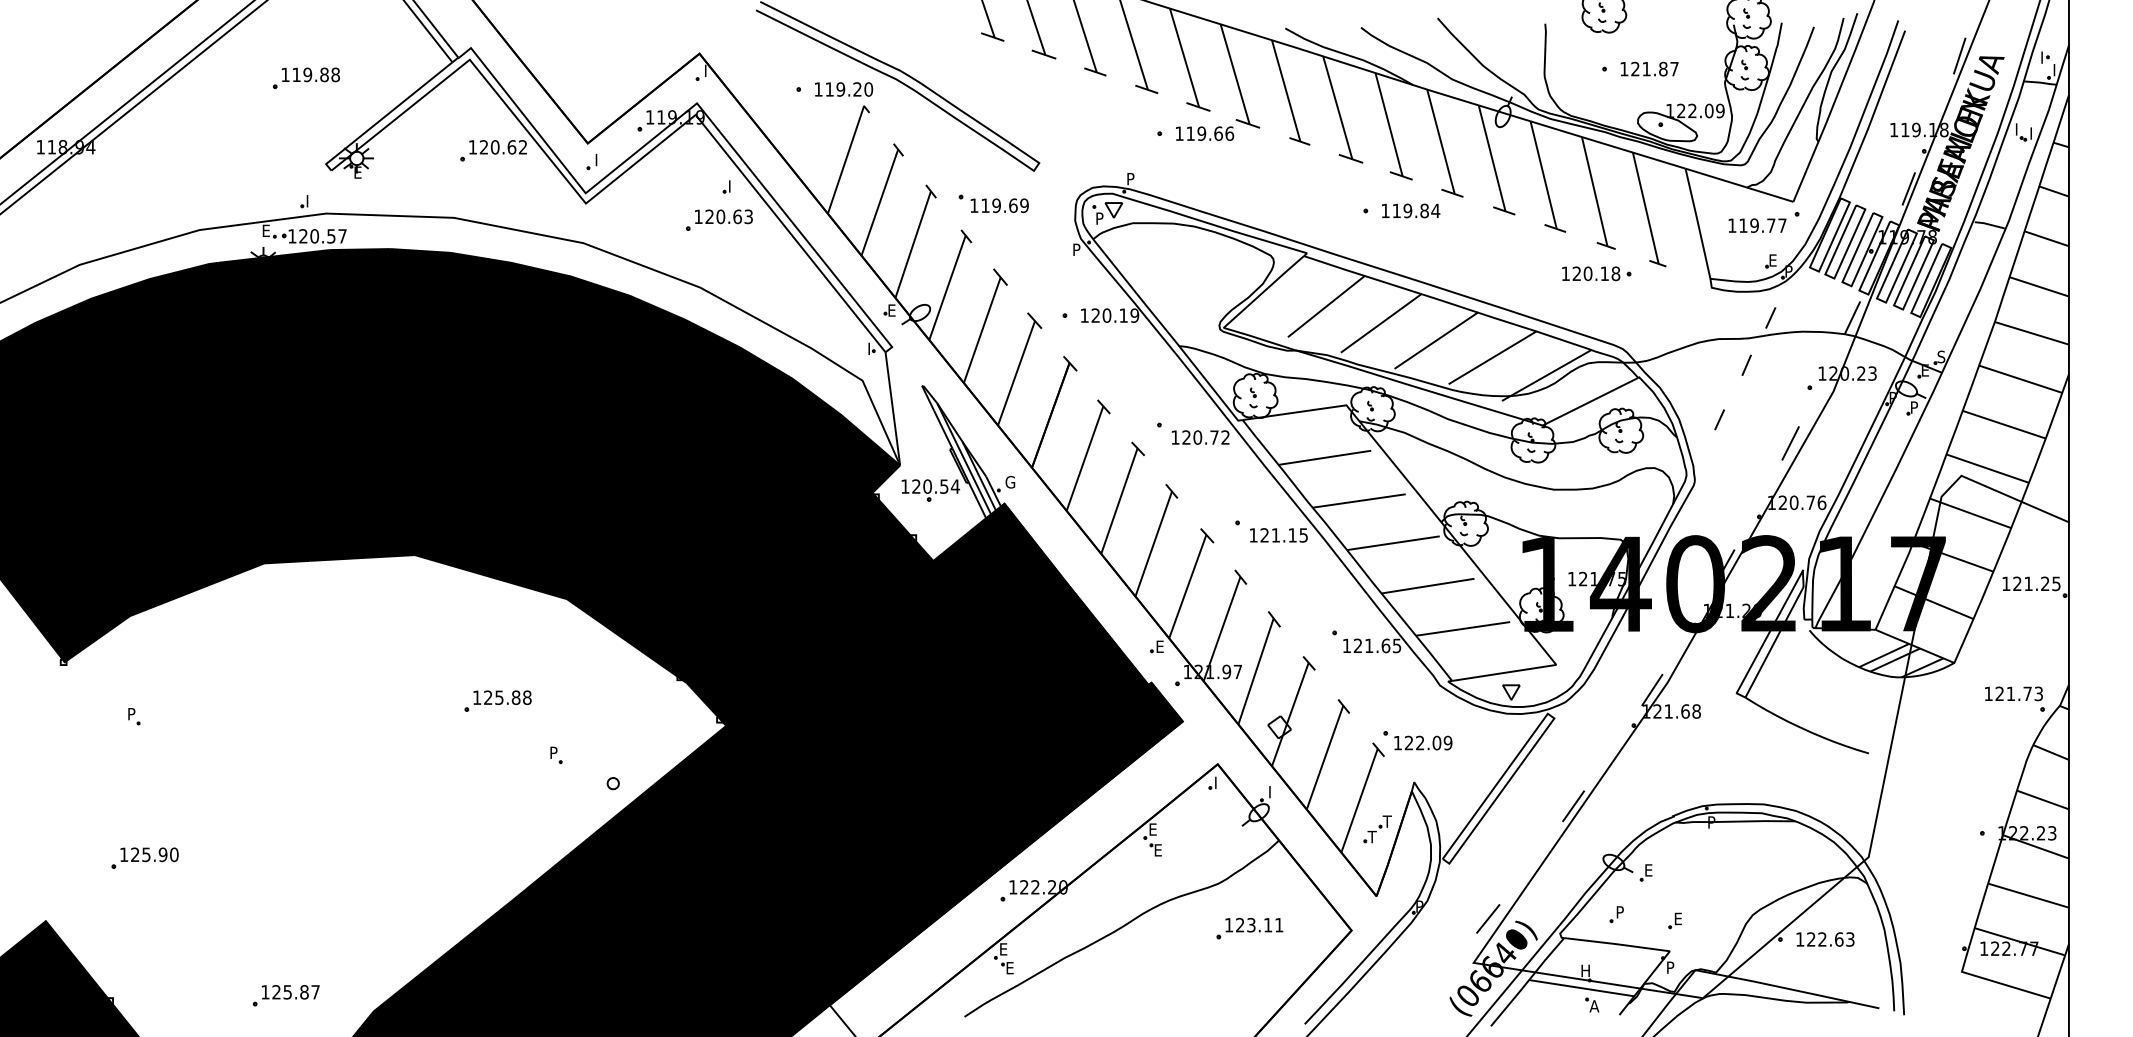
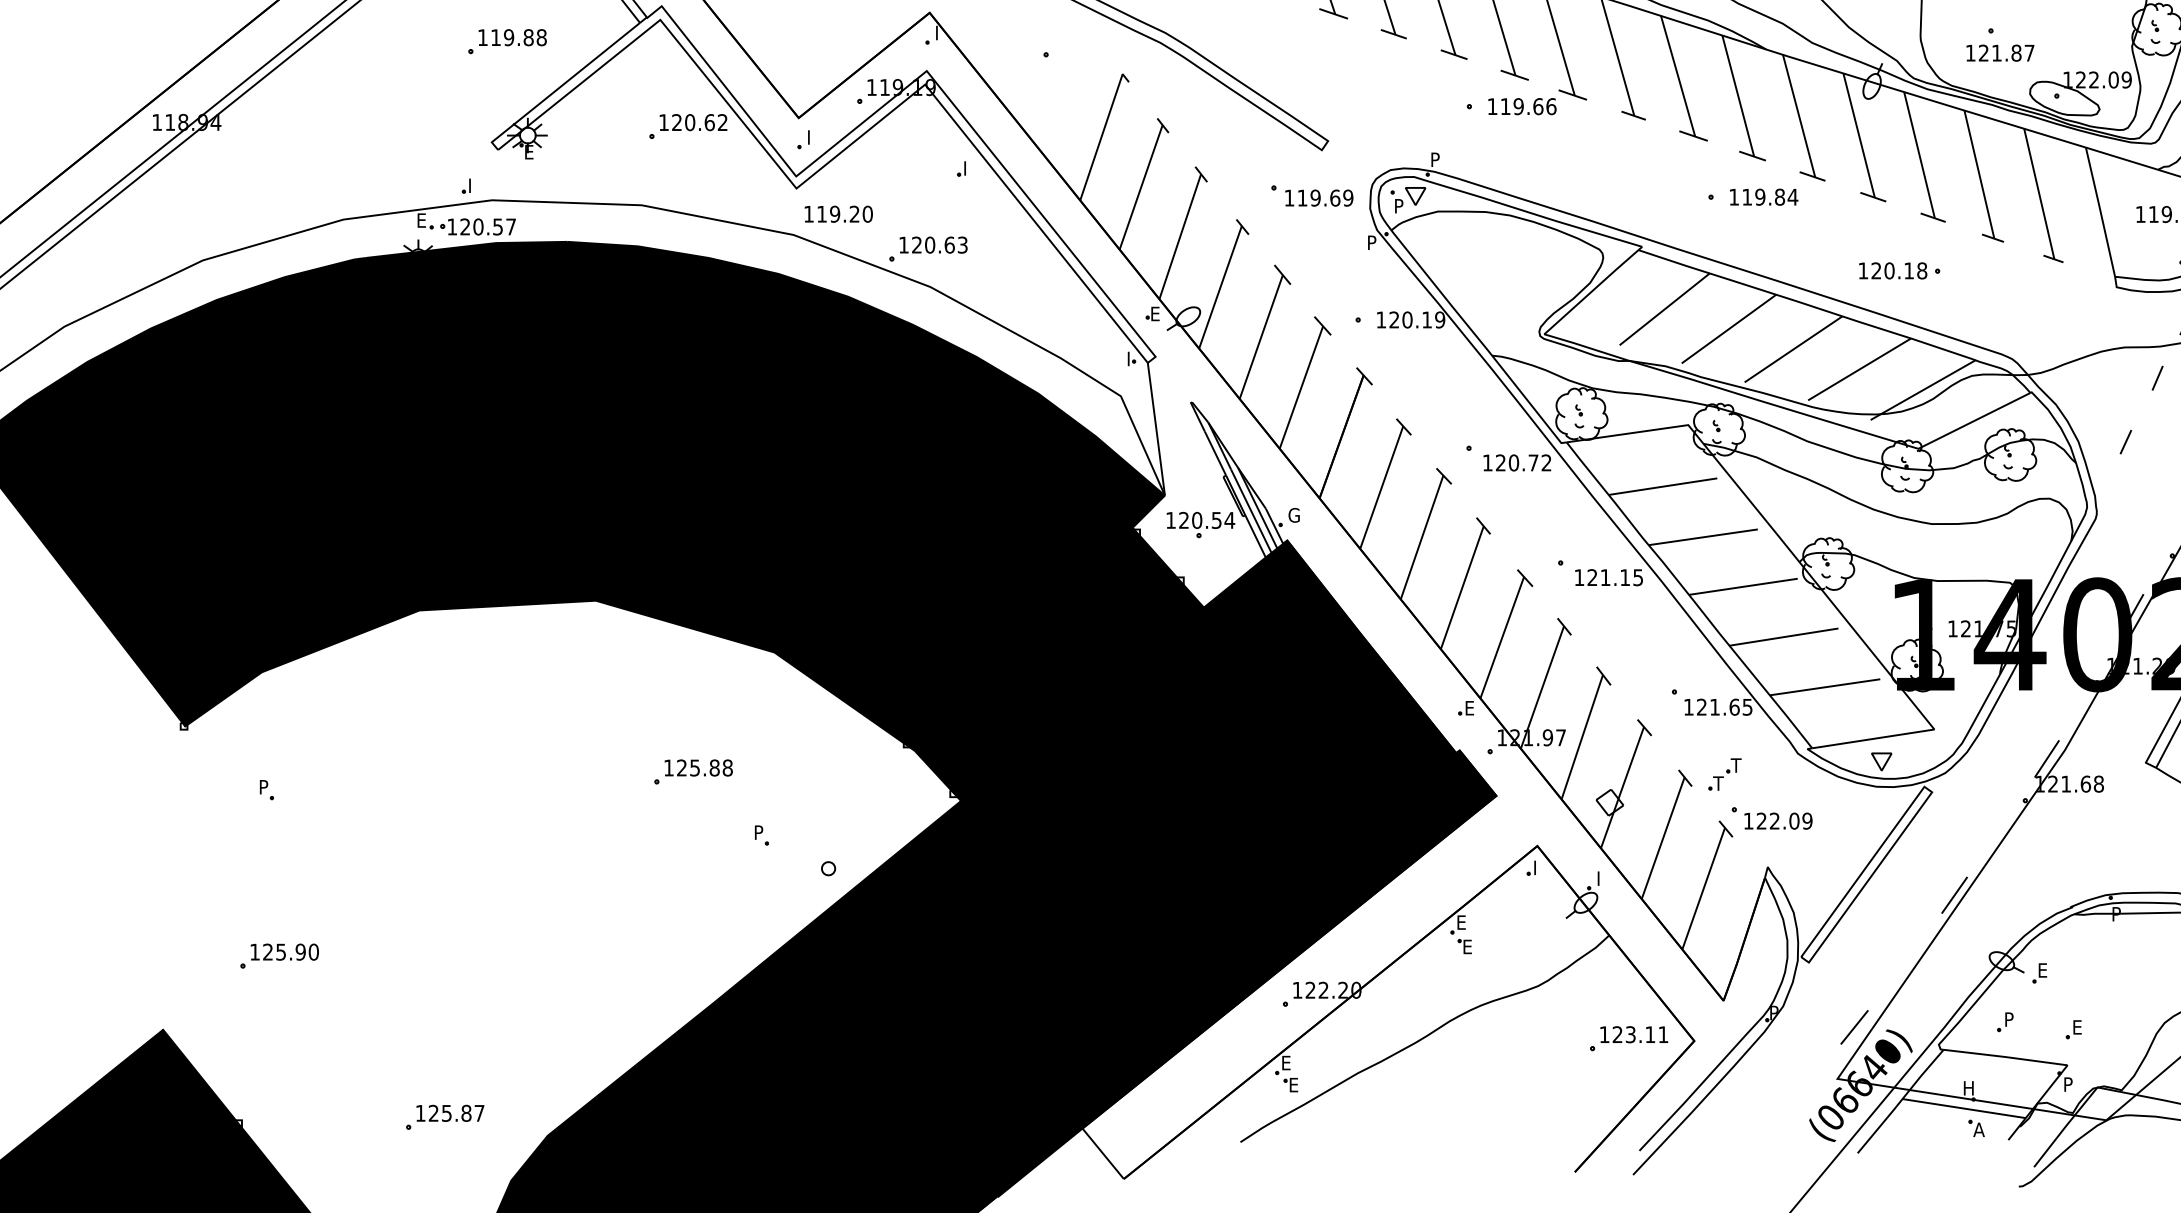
text: (1649, 68) -> (2000, 52), moved
part: (306, 77) -> (507, 40), moved
text: (844, 89) -> (839, 214), moved
part: (993, 203) -> (1311, 195), moved
part: (719, 219) -> (928, 248), moved
part: (1596, 273) -> (1899, 270), moved
part: (1377, 829) -> (1724, 774), moved
part: (1249, 928) -> (1628, 1038), moved

